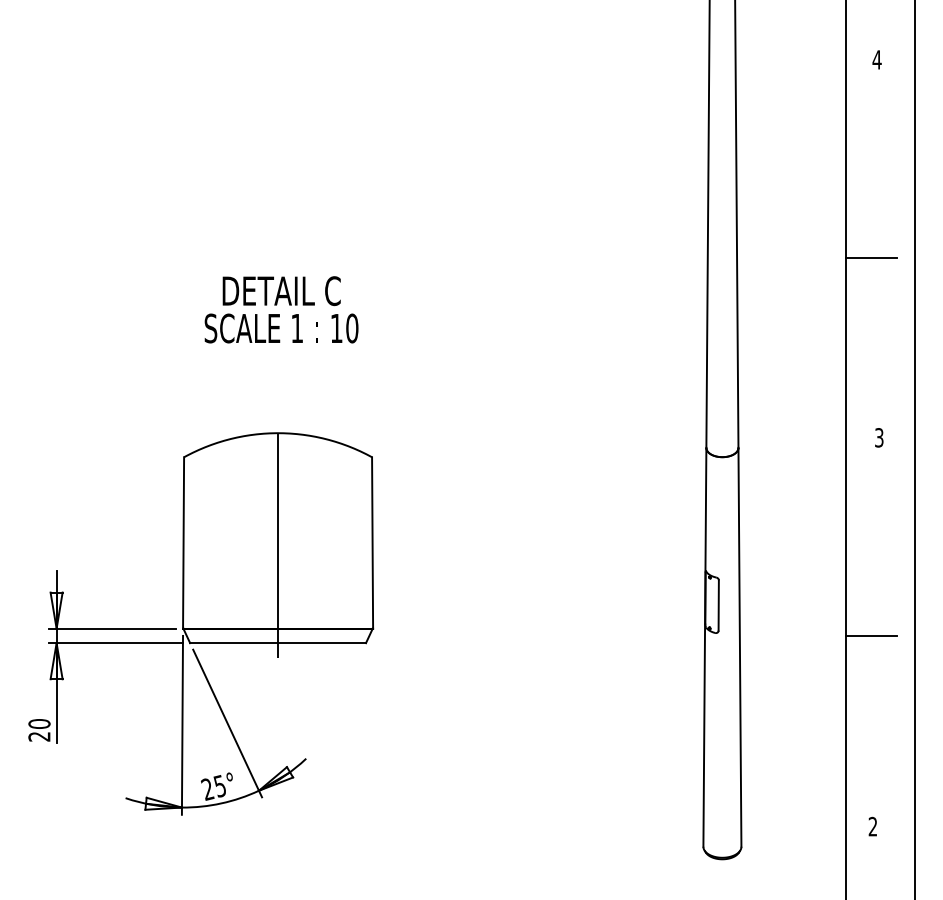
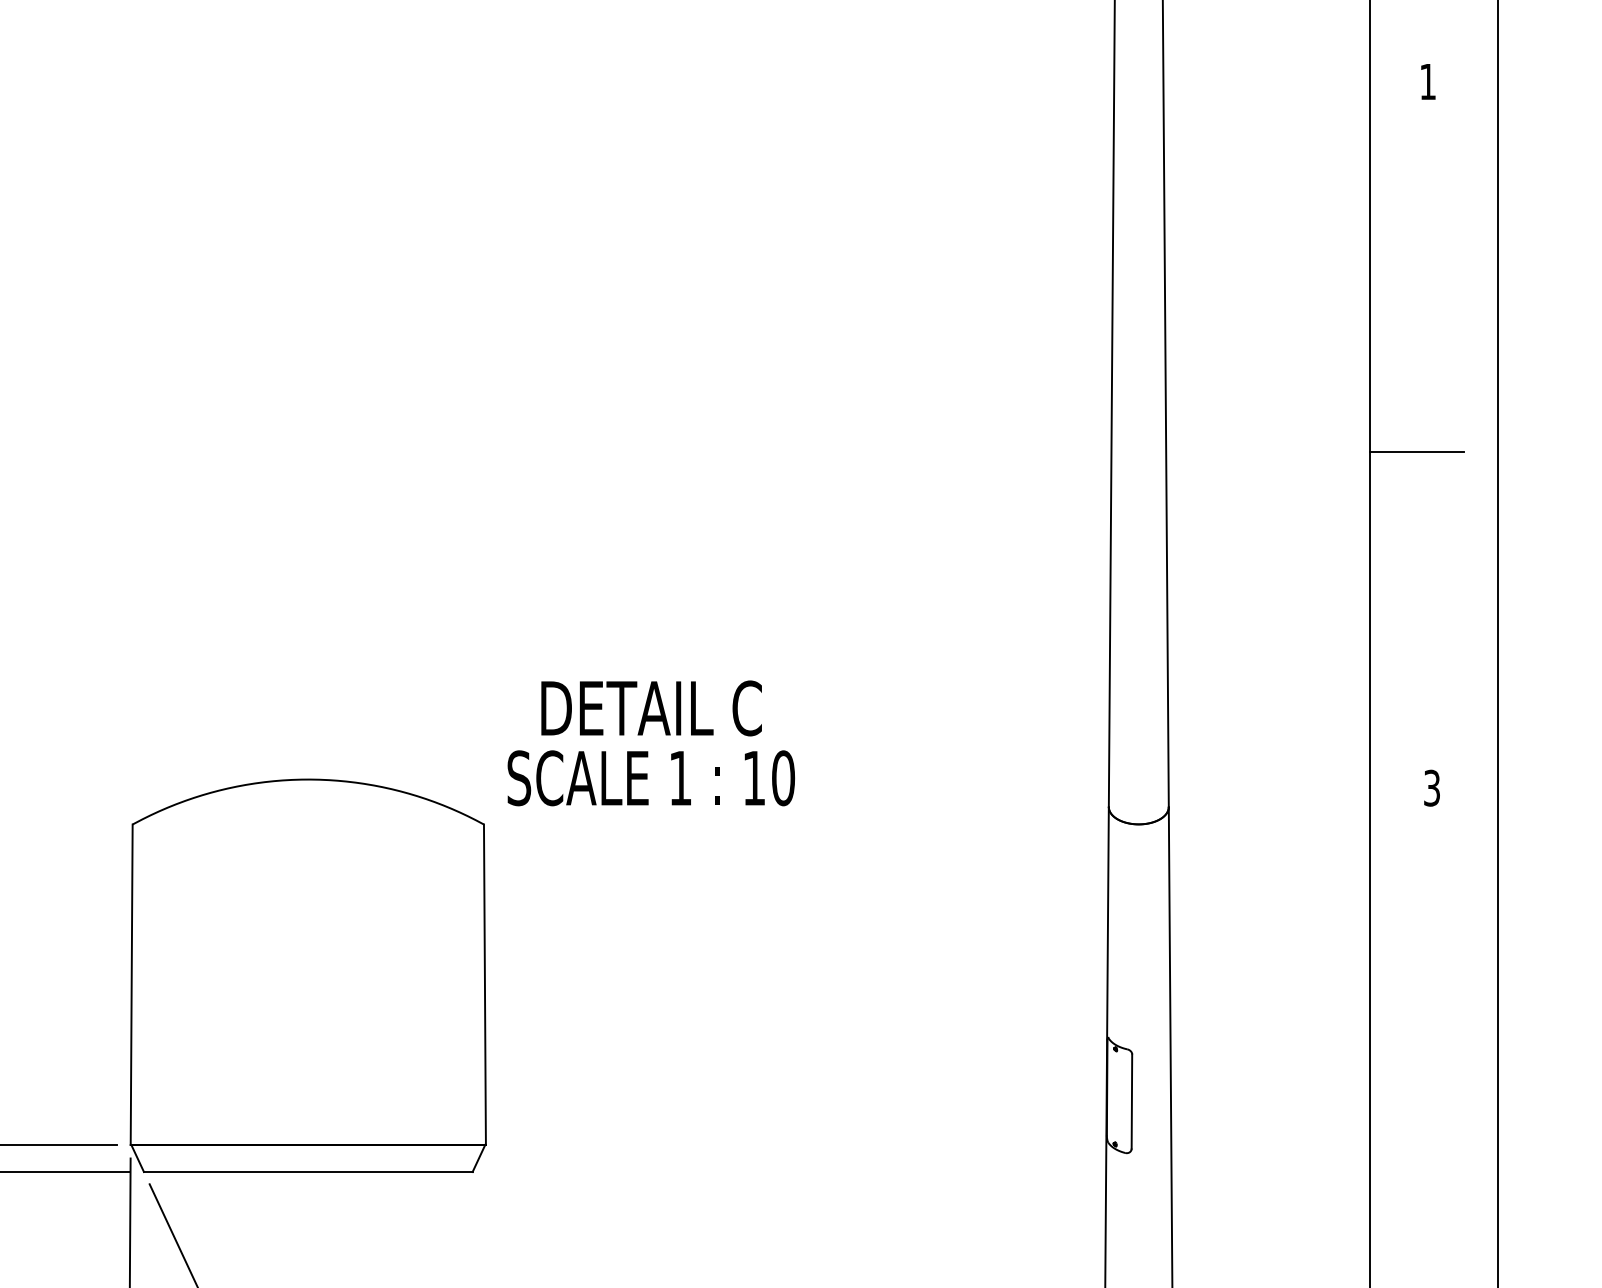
text: (876, 59) -> (1426, 81), 4 -> 1
text: (281, 309) -> (651, 742), moved
line: (278, 545) -> (309, 989), removed
line: (871, 636) -> (1417, 1159), removed

